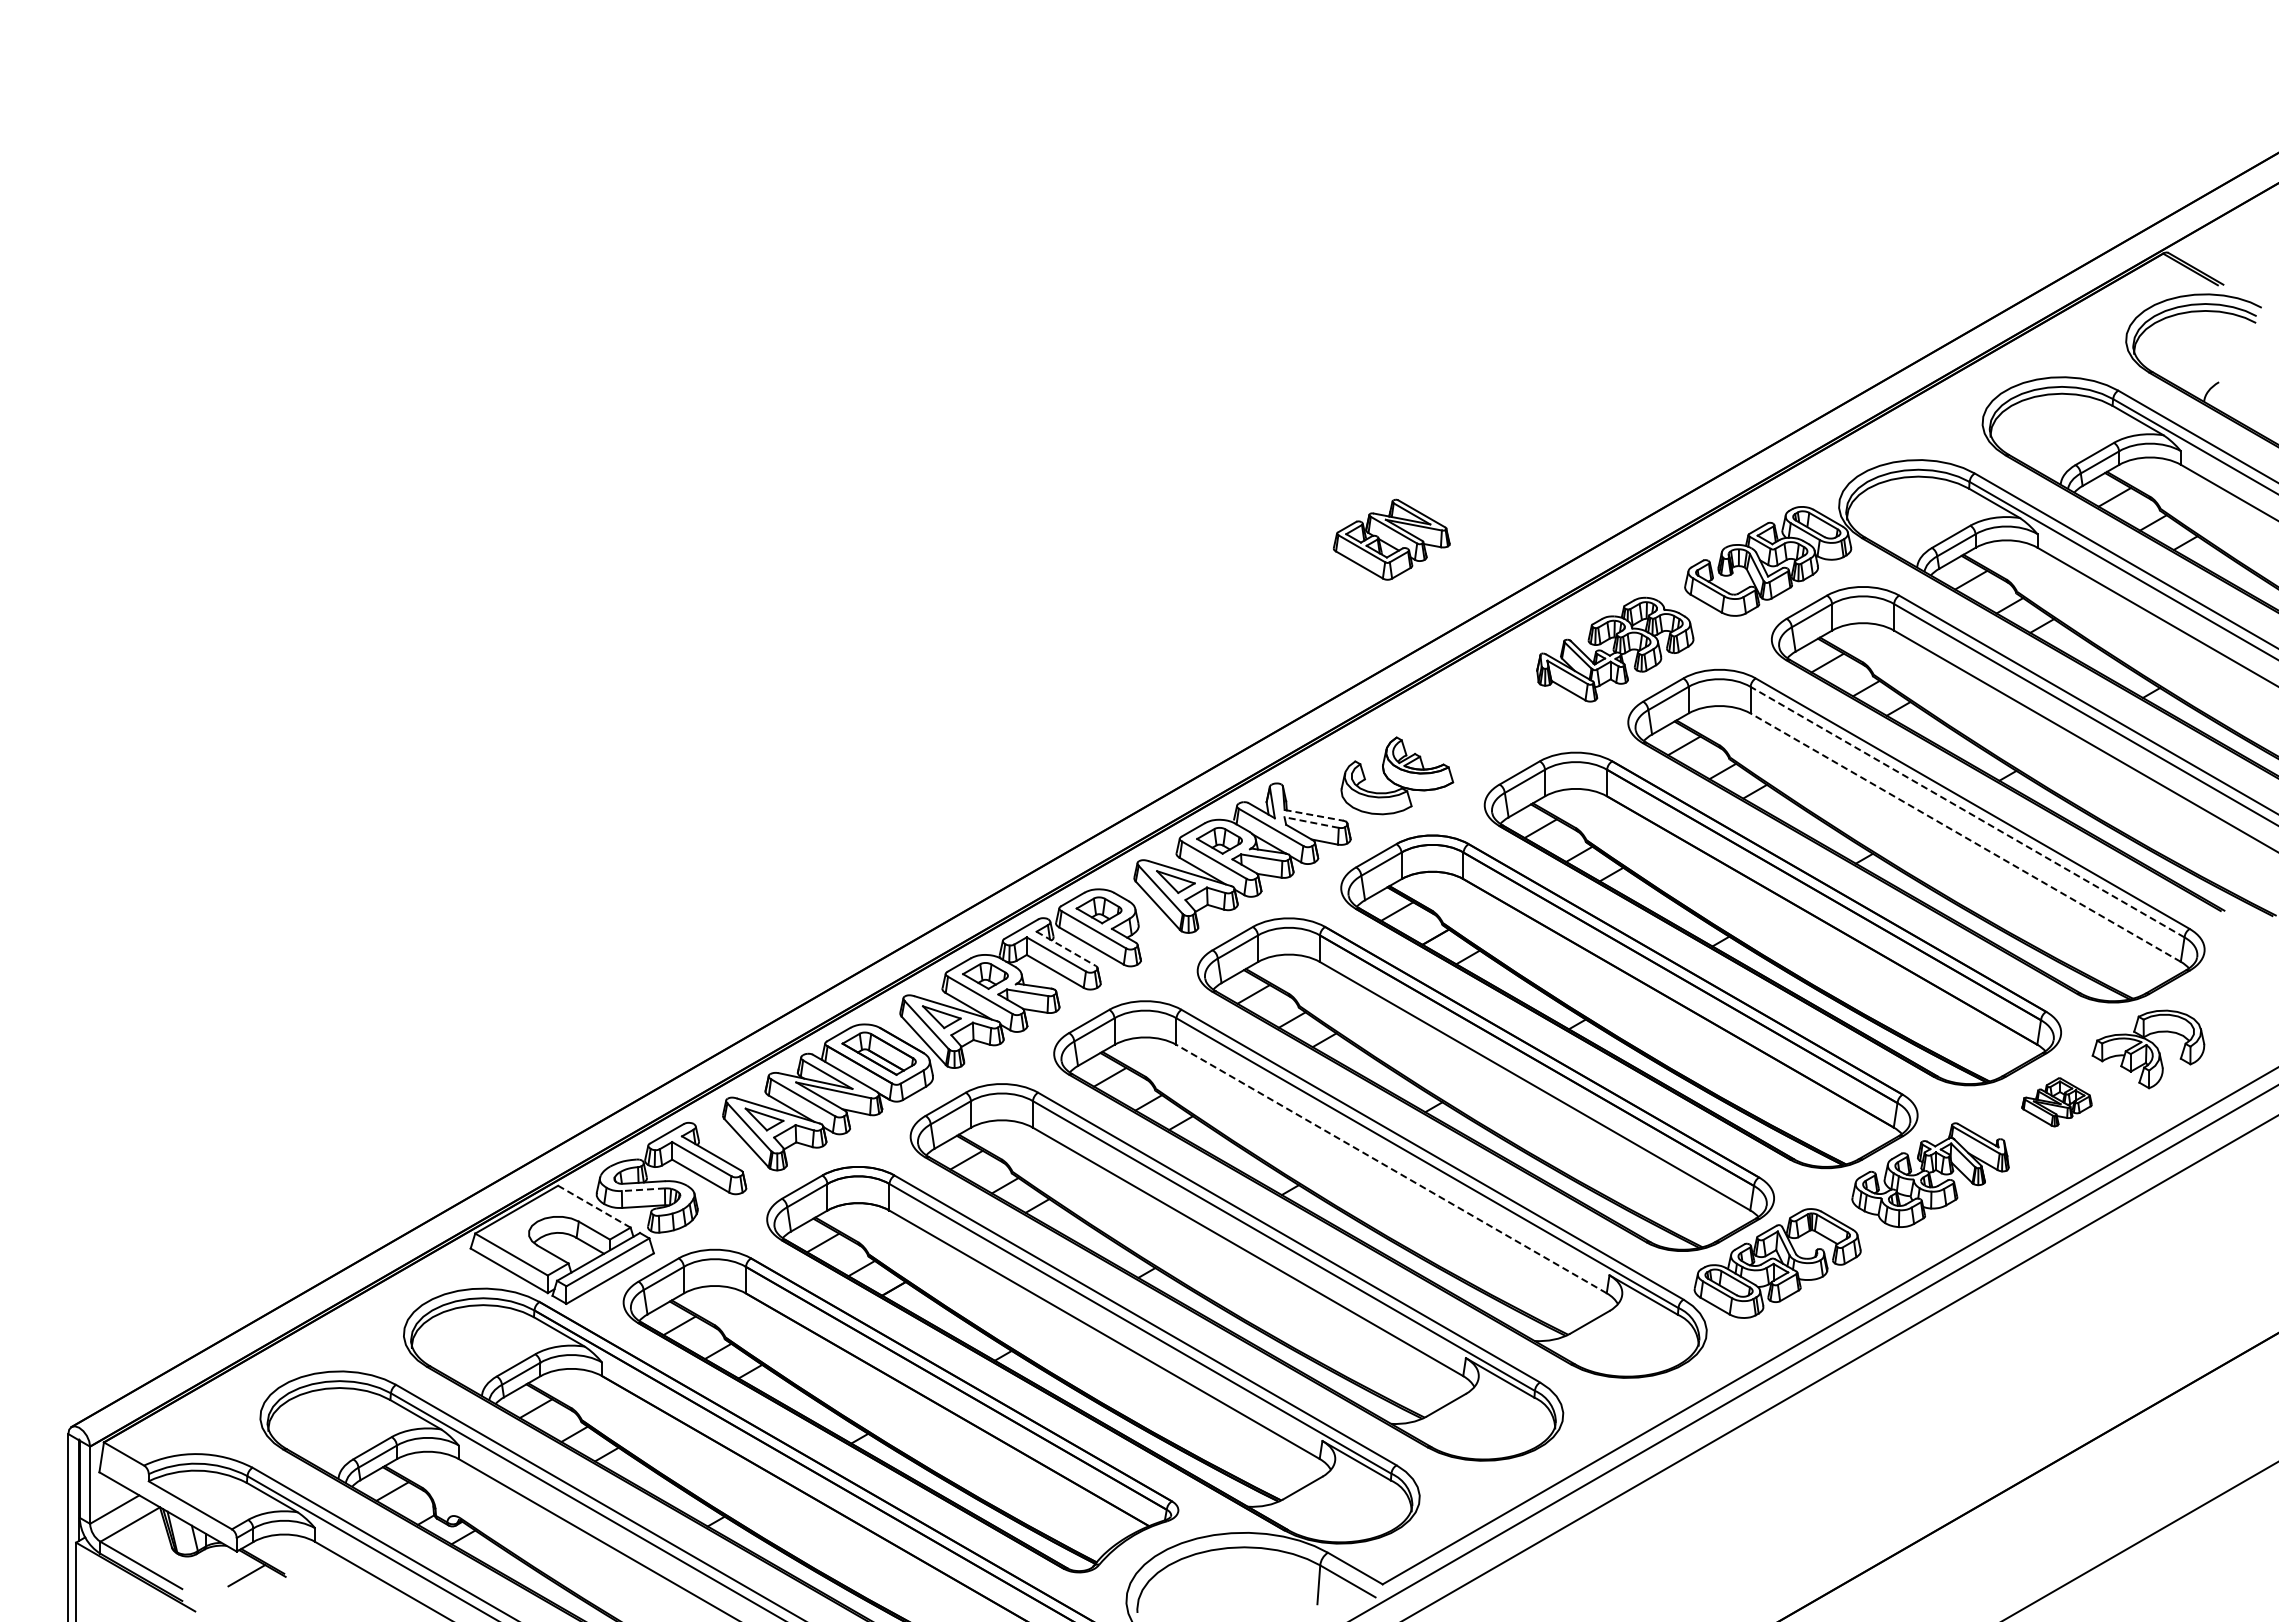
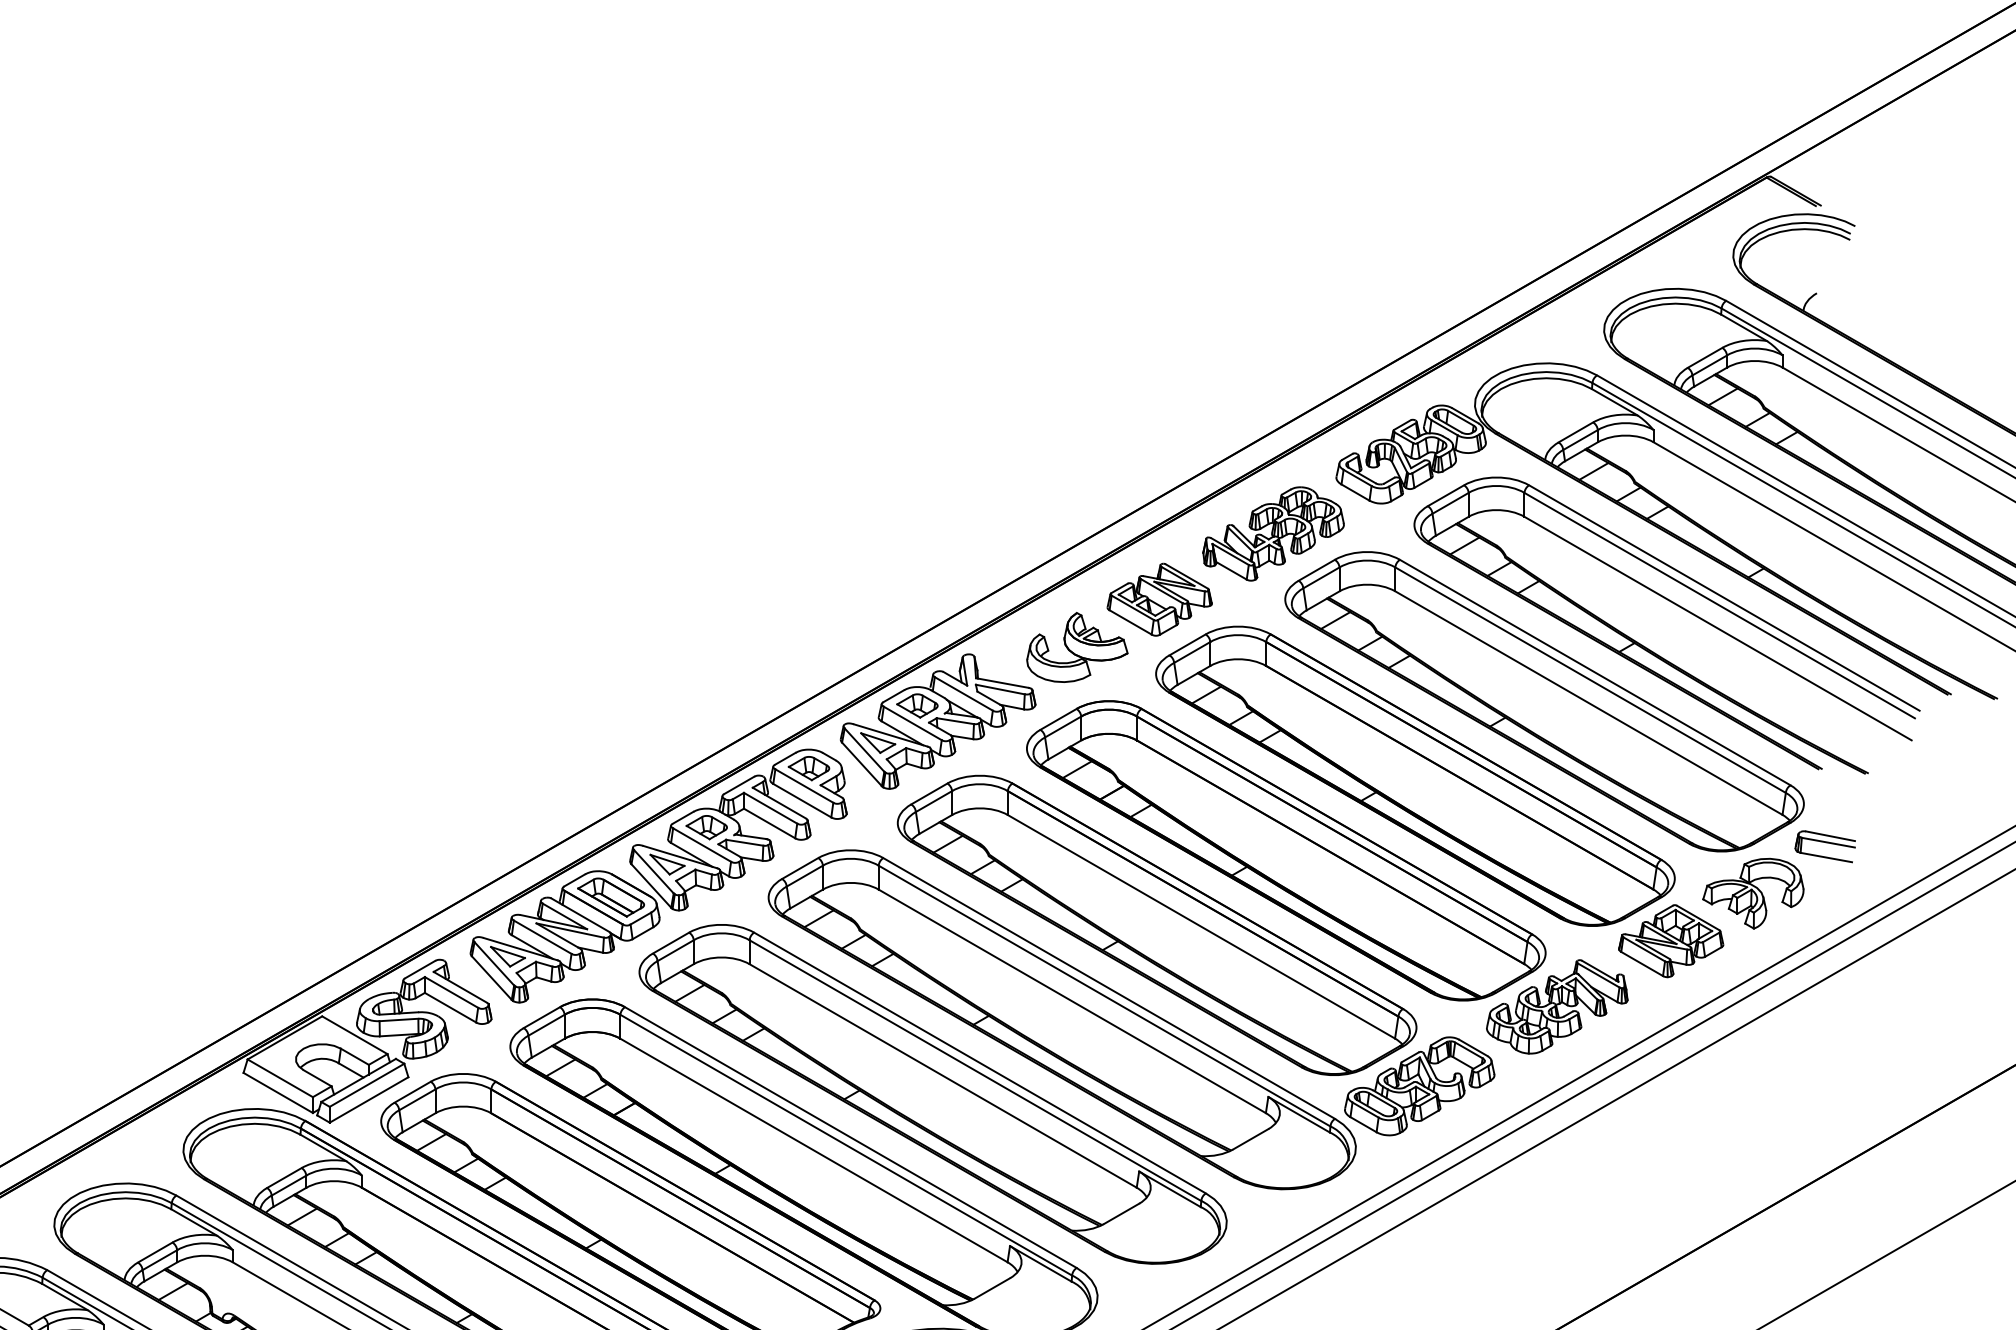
part: (1391, 539) -> (1159, 599), moved
line: (1967, 812) -> (1590, 680), dashed -> solid
line: (1314, 815) -> (1002, 683), dashed -> solid
line: (1311, 822) -> (1000, 689), dashed -> solid
line: (1965, 837) -> (1588, 702), dashed -> solid
line: (1066, 949) -> (779, 803), dashed -> solid
part: (2228, 997) -> (1825, 846), added
part: (2056, 1102) -> (1670, 941), size x1.67
line: (1391, 1168) -> (1072, 1000), dashed -> solid
line: (643, 1189) -> (399, 1019), dashed -> solid
line: (594, 1206) -> (354, 1035), dashed -> solid

